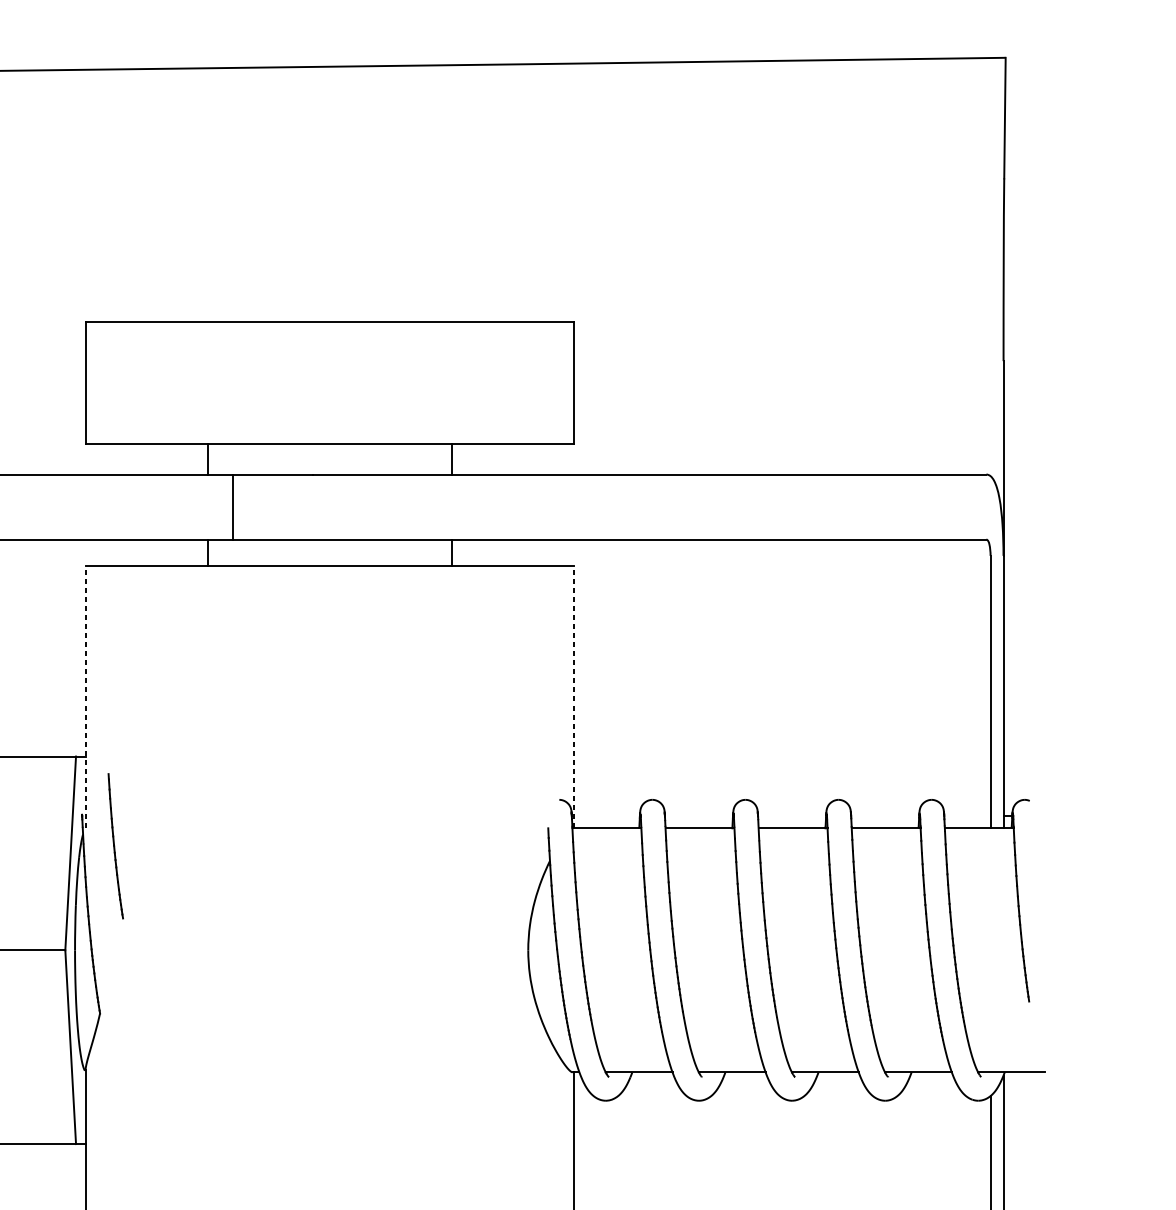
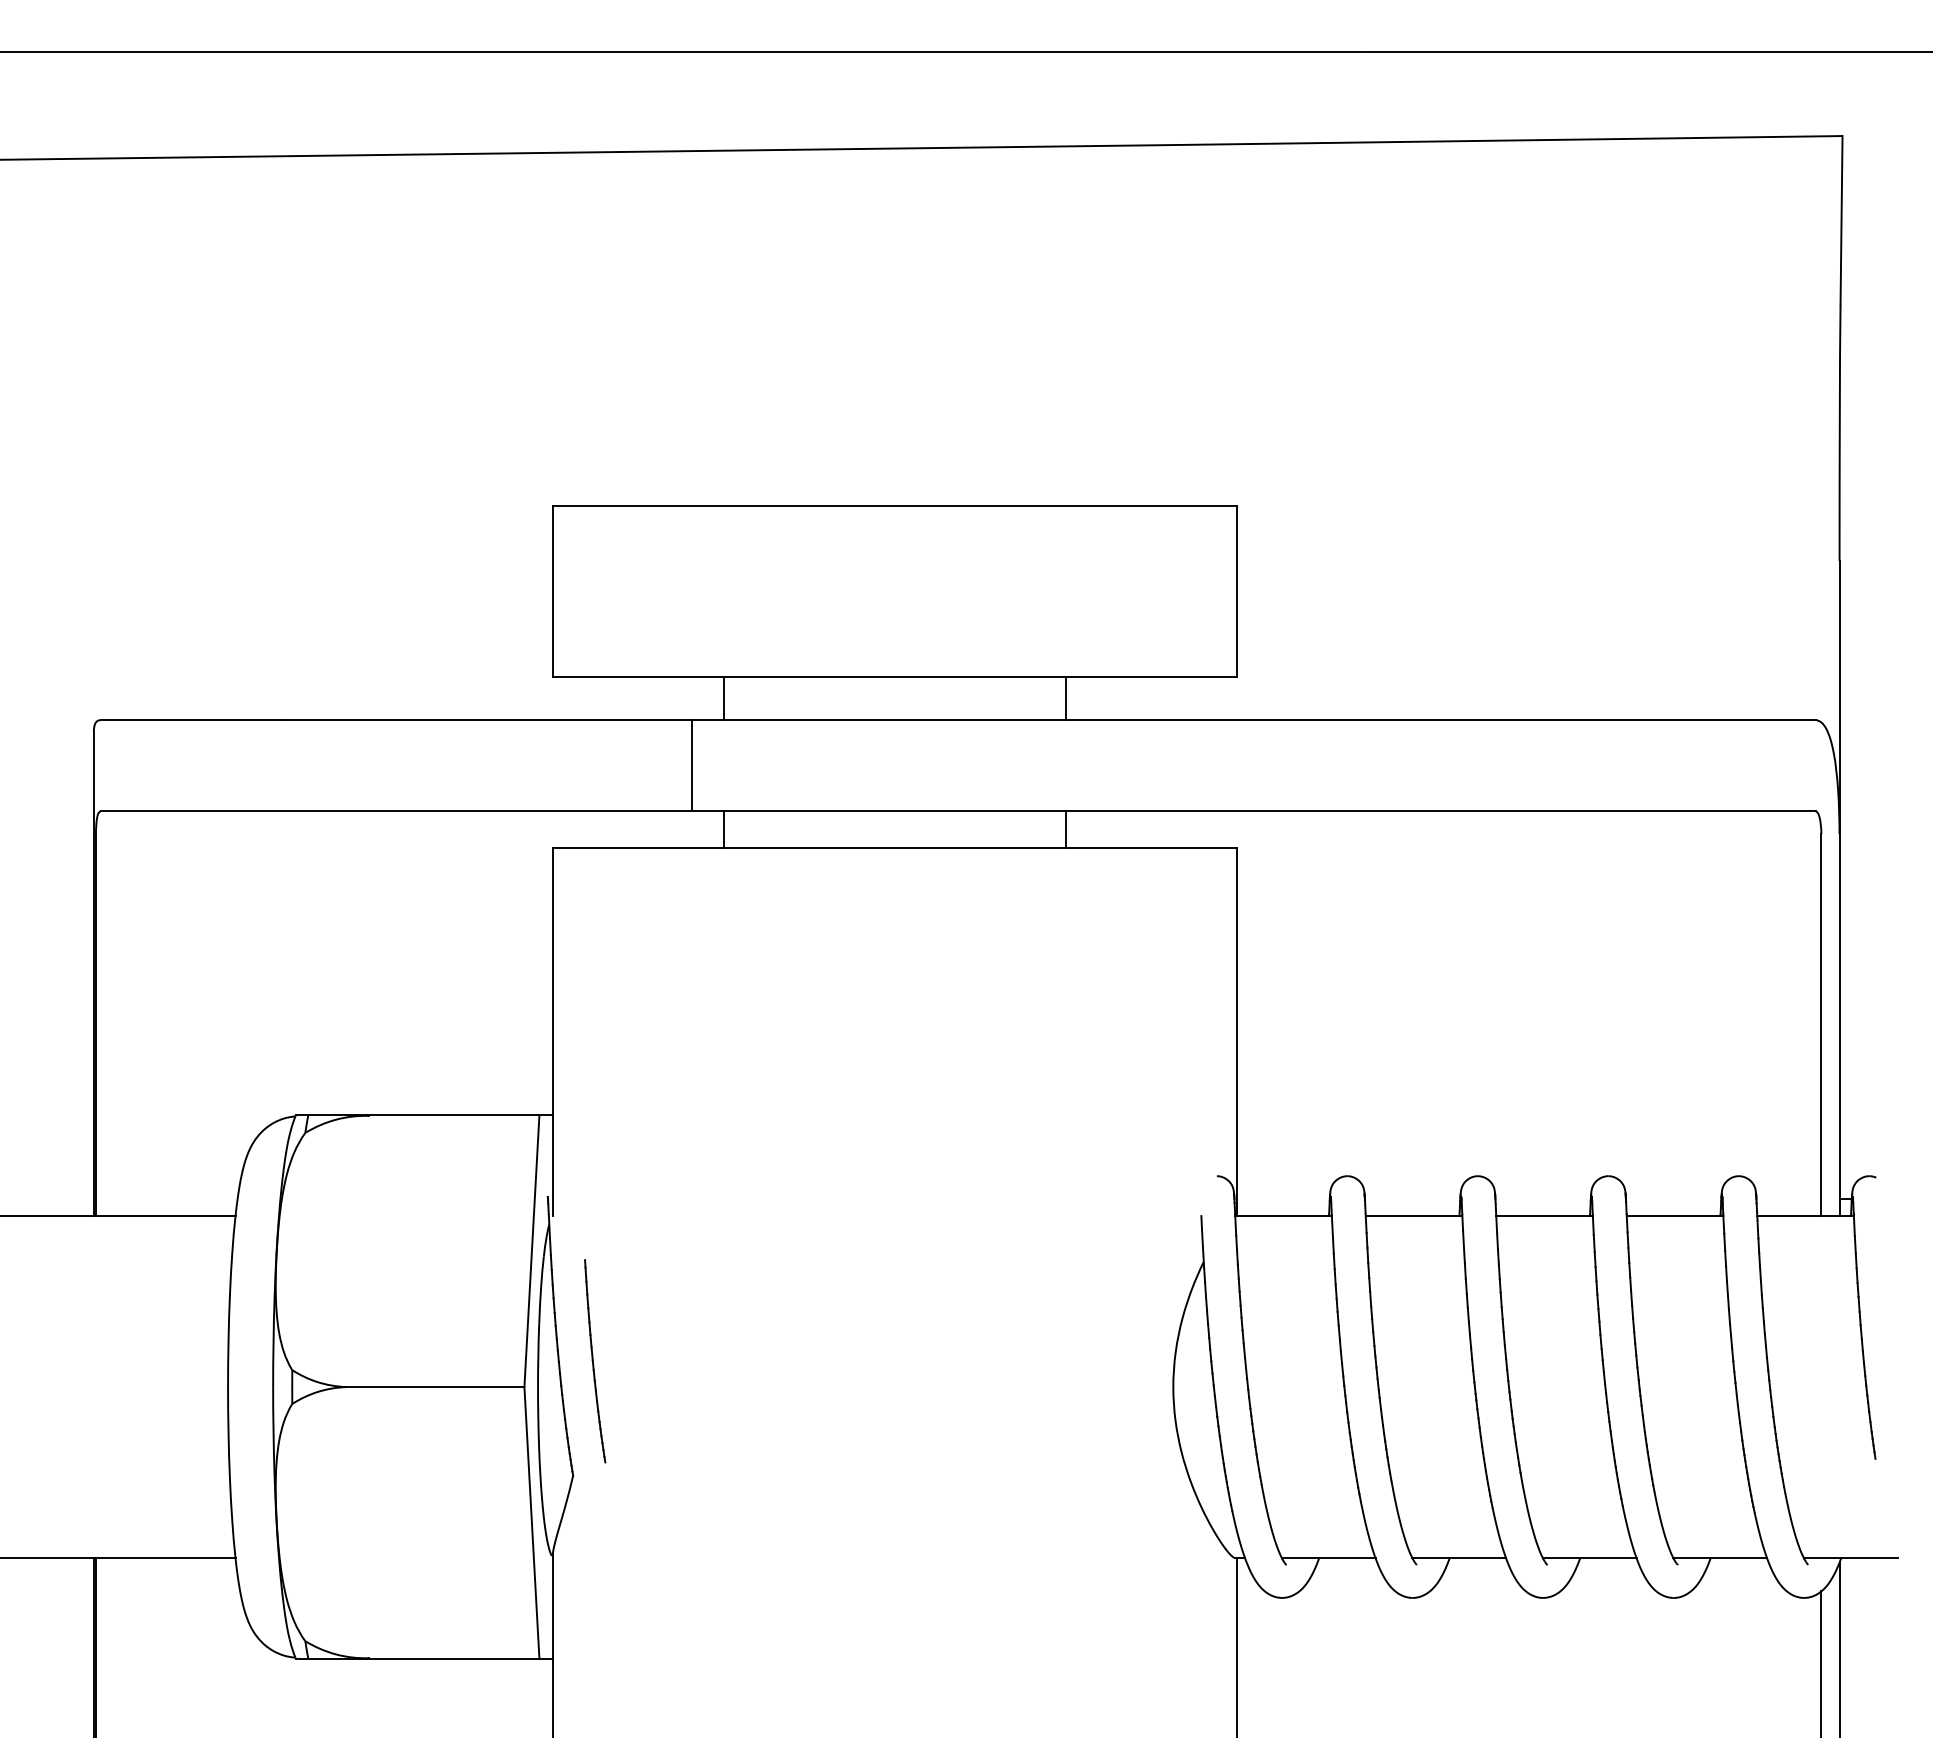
line: (233, 506) -> (692, 765), moved
line: (85, 697) -> (552, 1032), dashed -> solid
line: (573, 697) -> (1236, 1032), dashed -> solid
part: (116, 846) -> (595, 1361), moved

